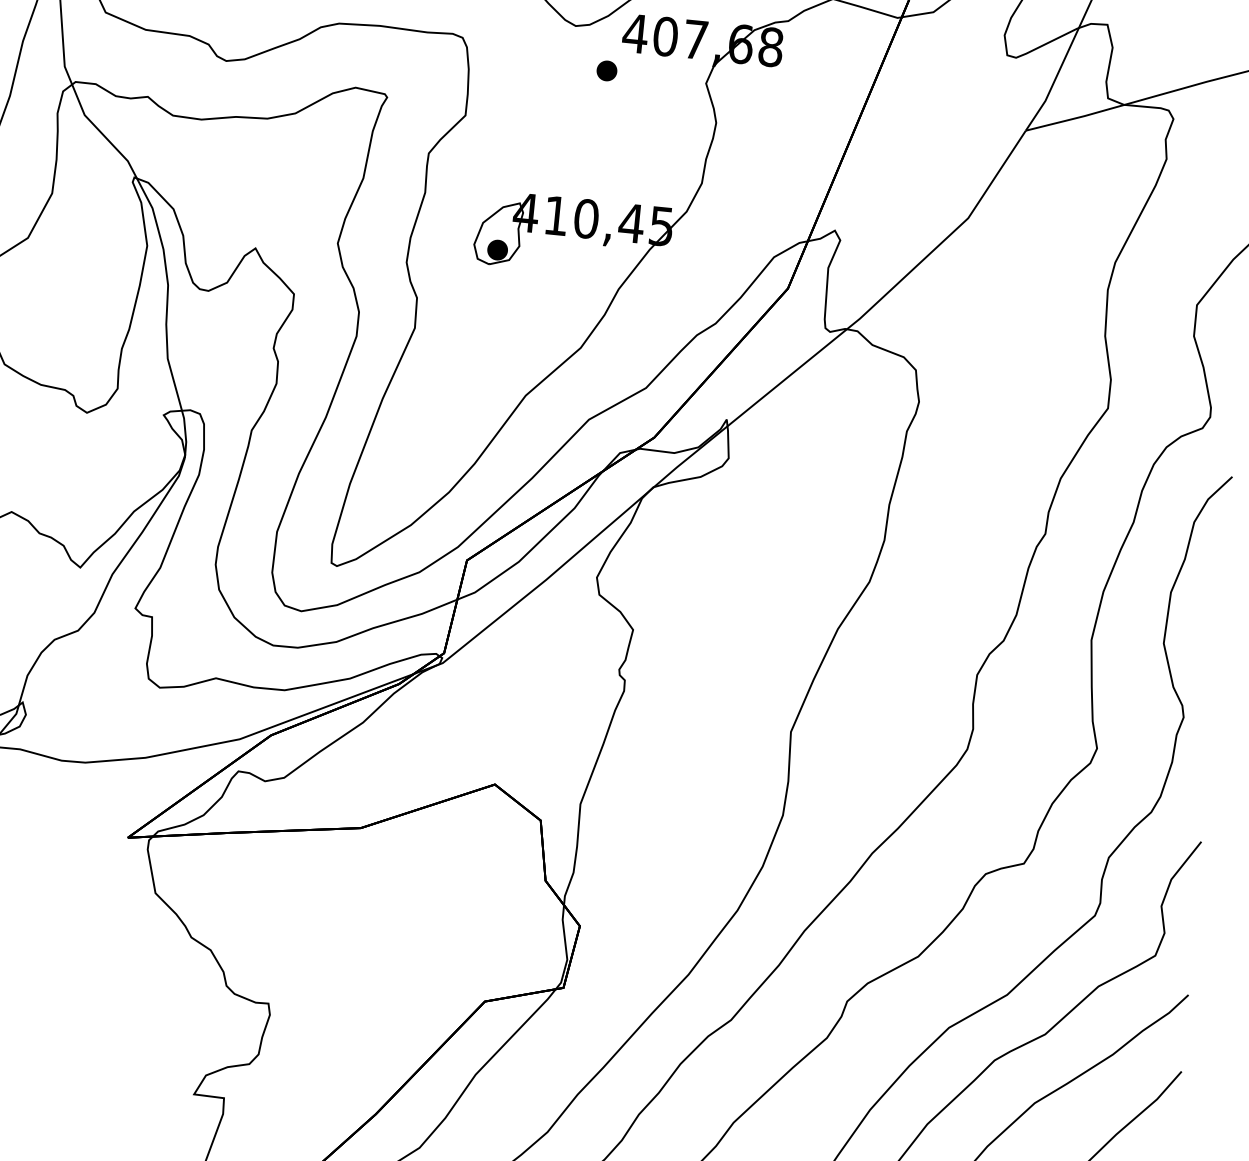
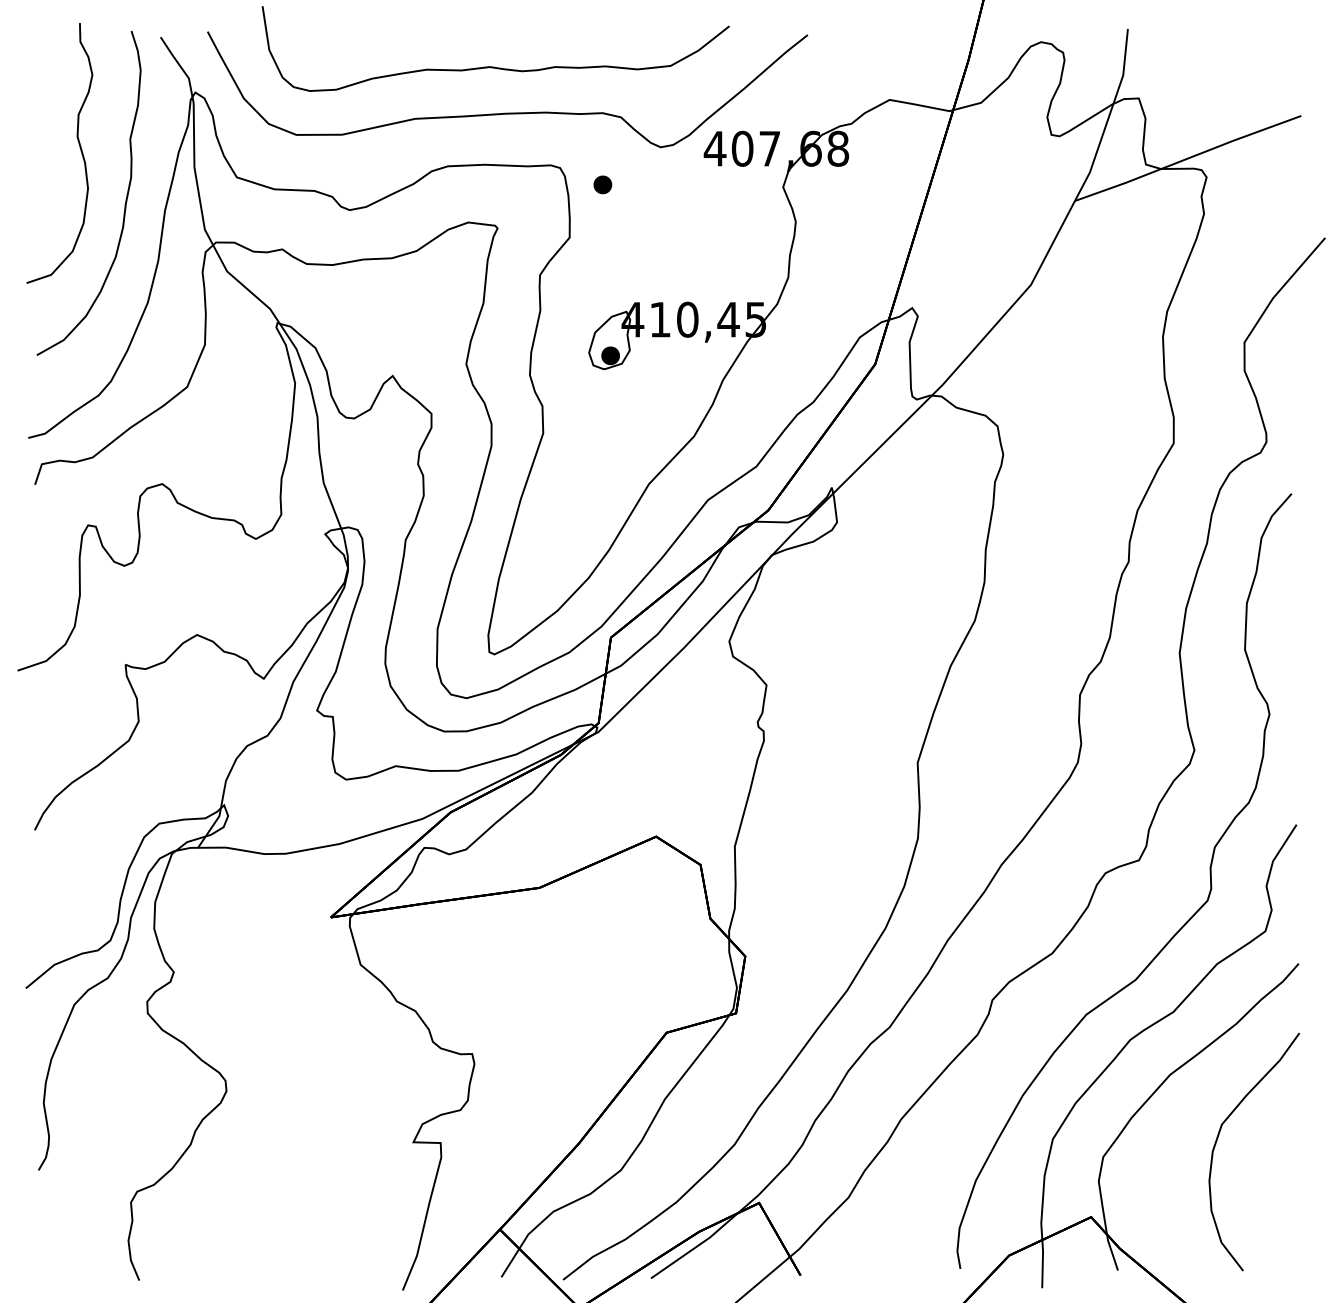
part: (606, 70) -> (602, 184), moved

